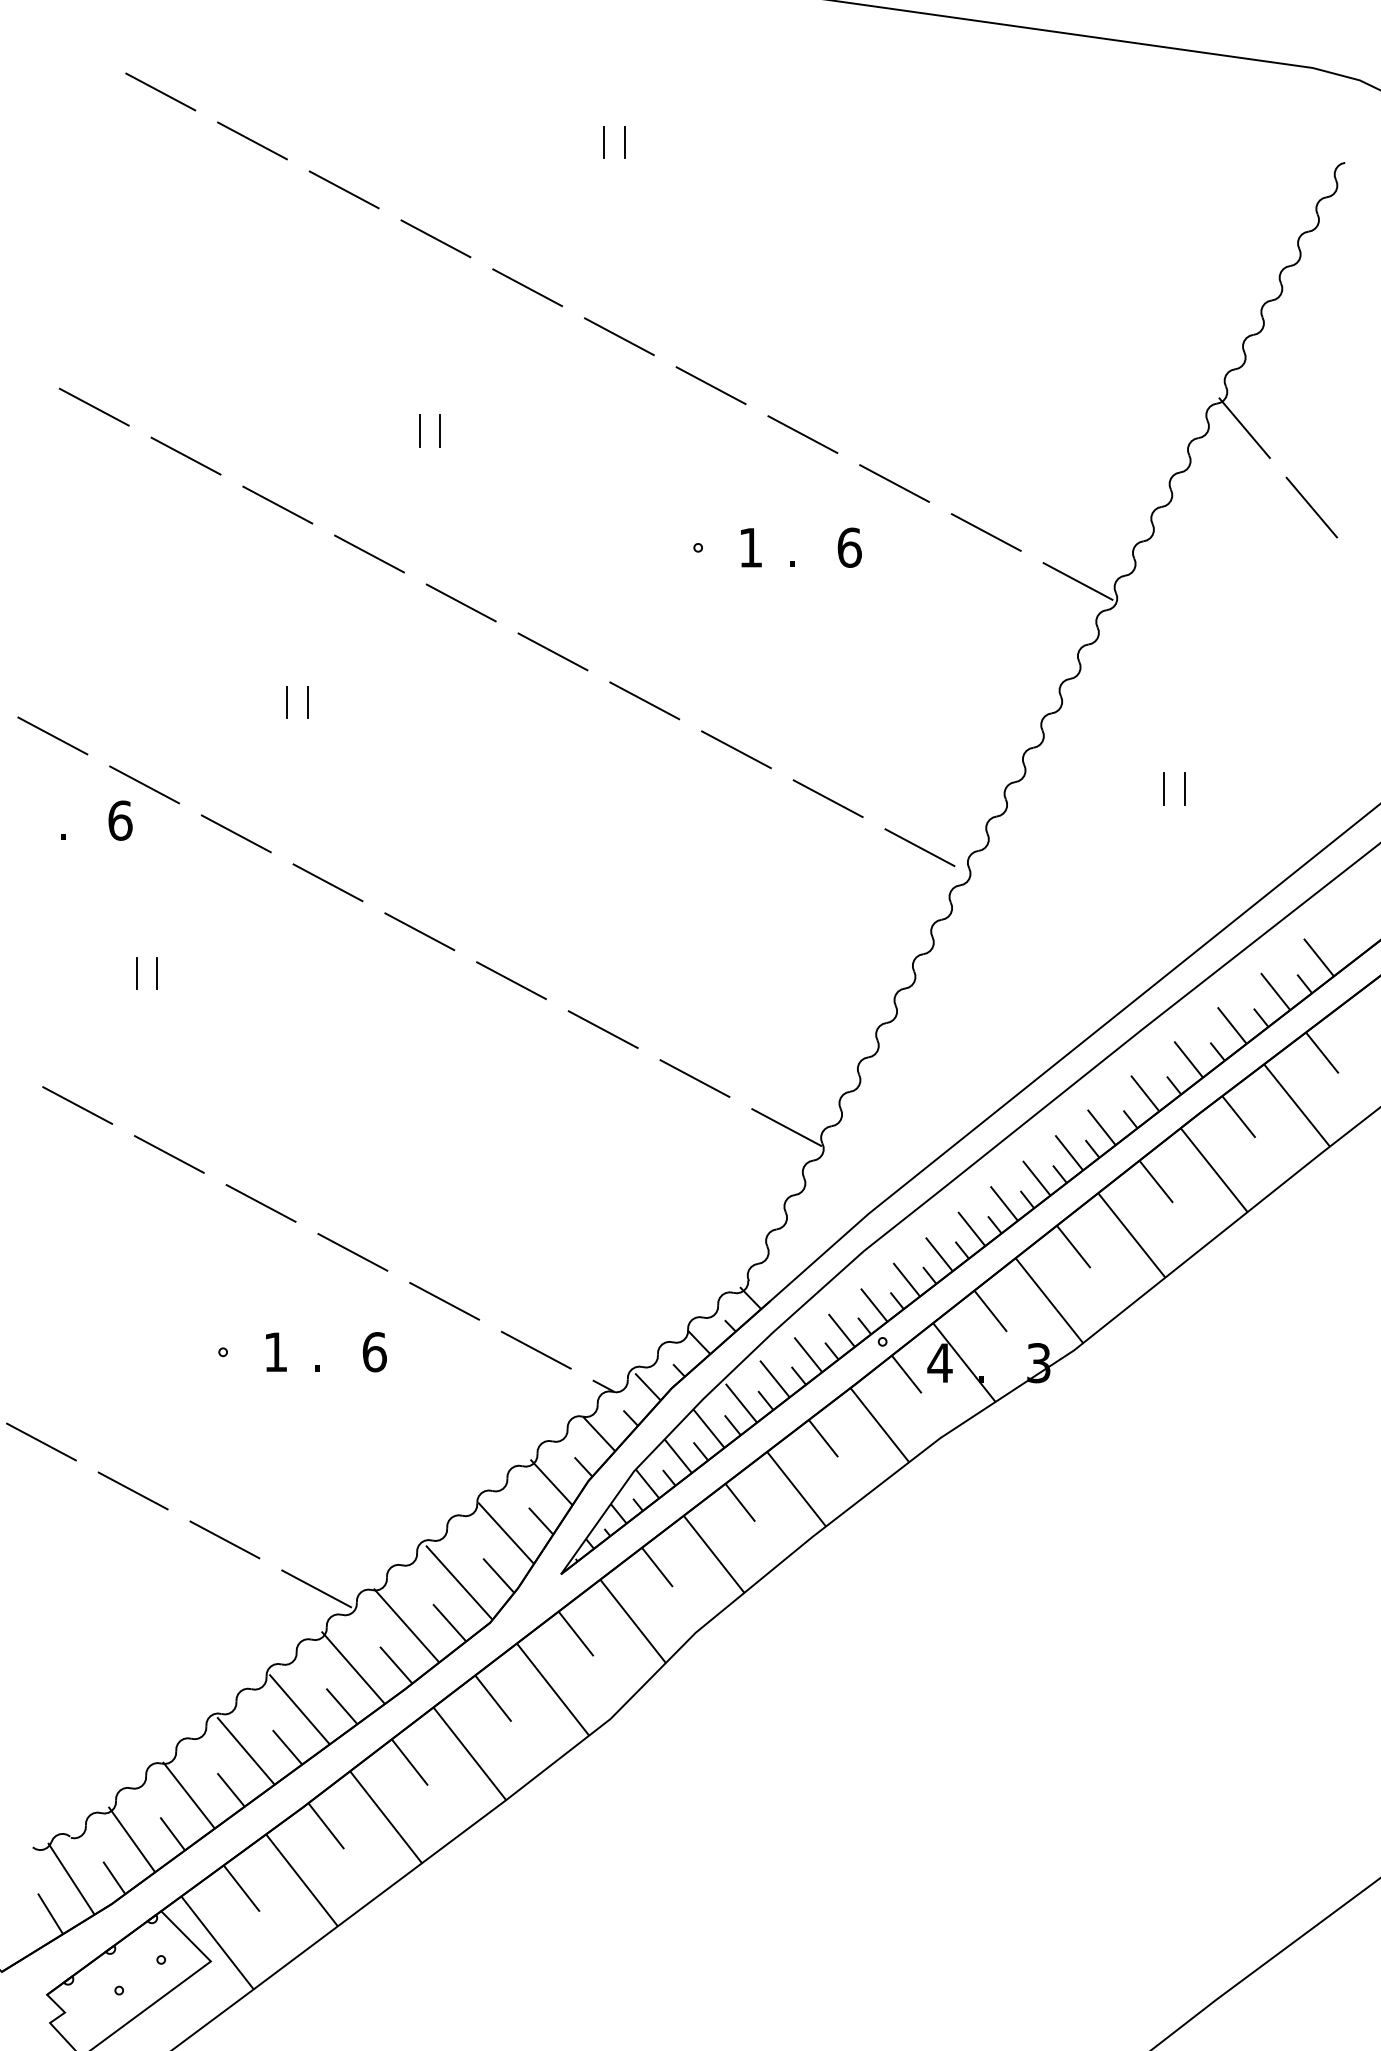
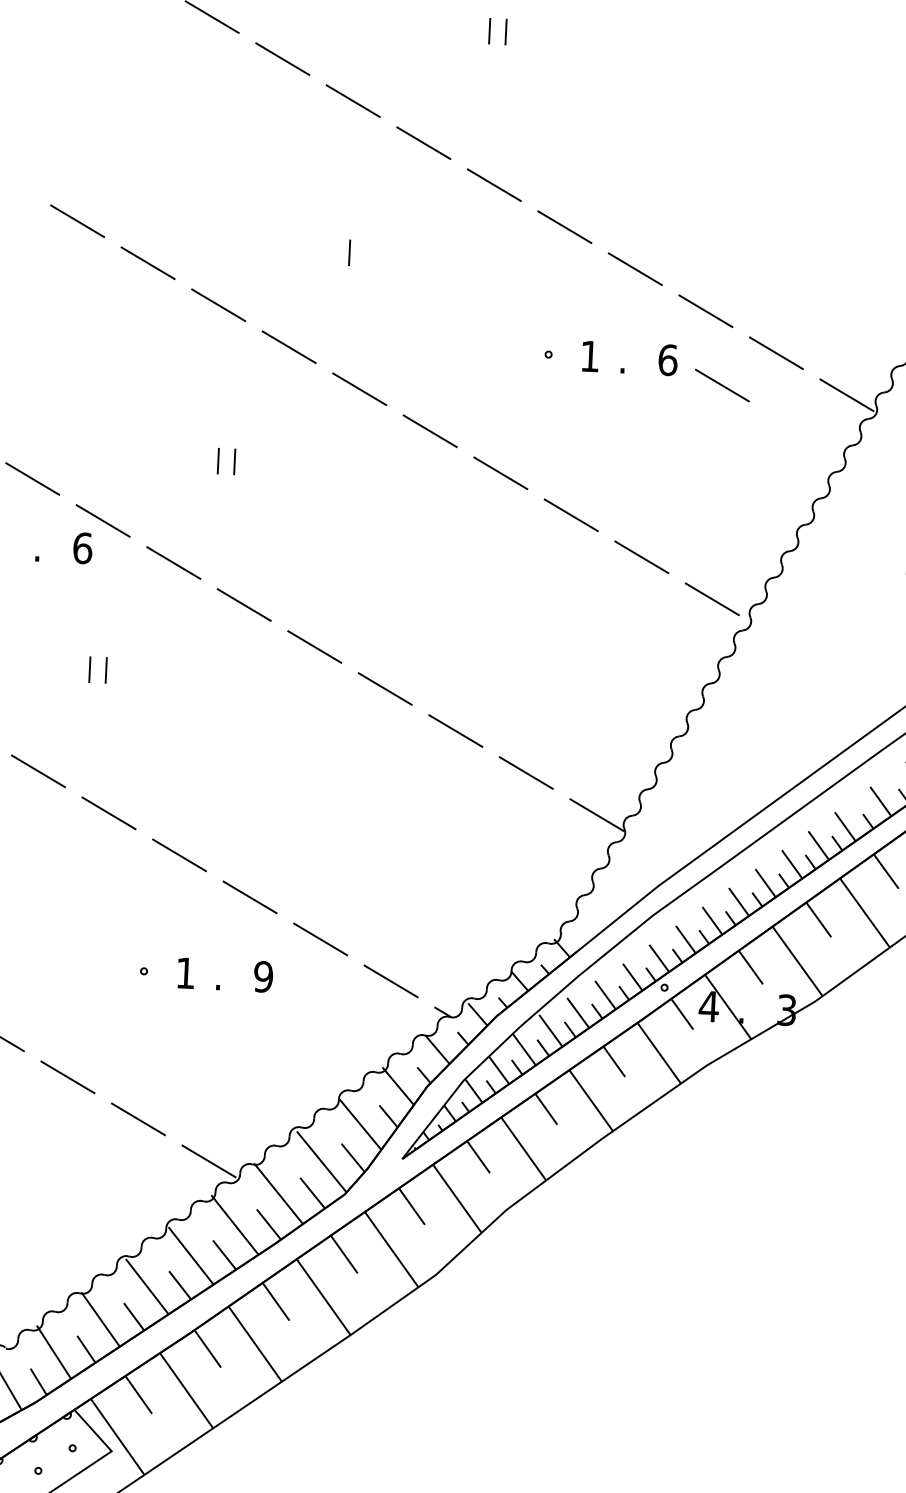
line: (419, 430) -> (333, 251), removed
line: (919, 576) -> (722, 385), added
text: (374, 1352) -> (263, 977), 6 -> 9

